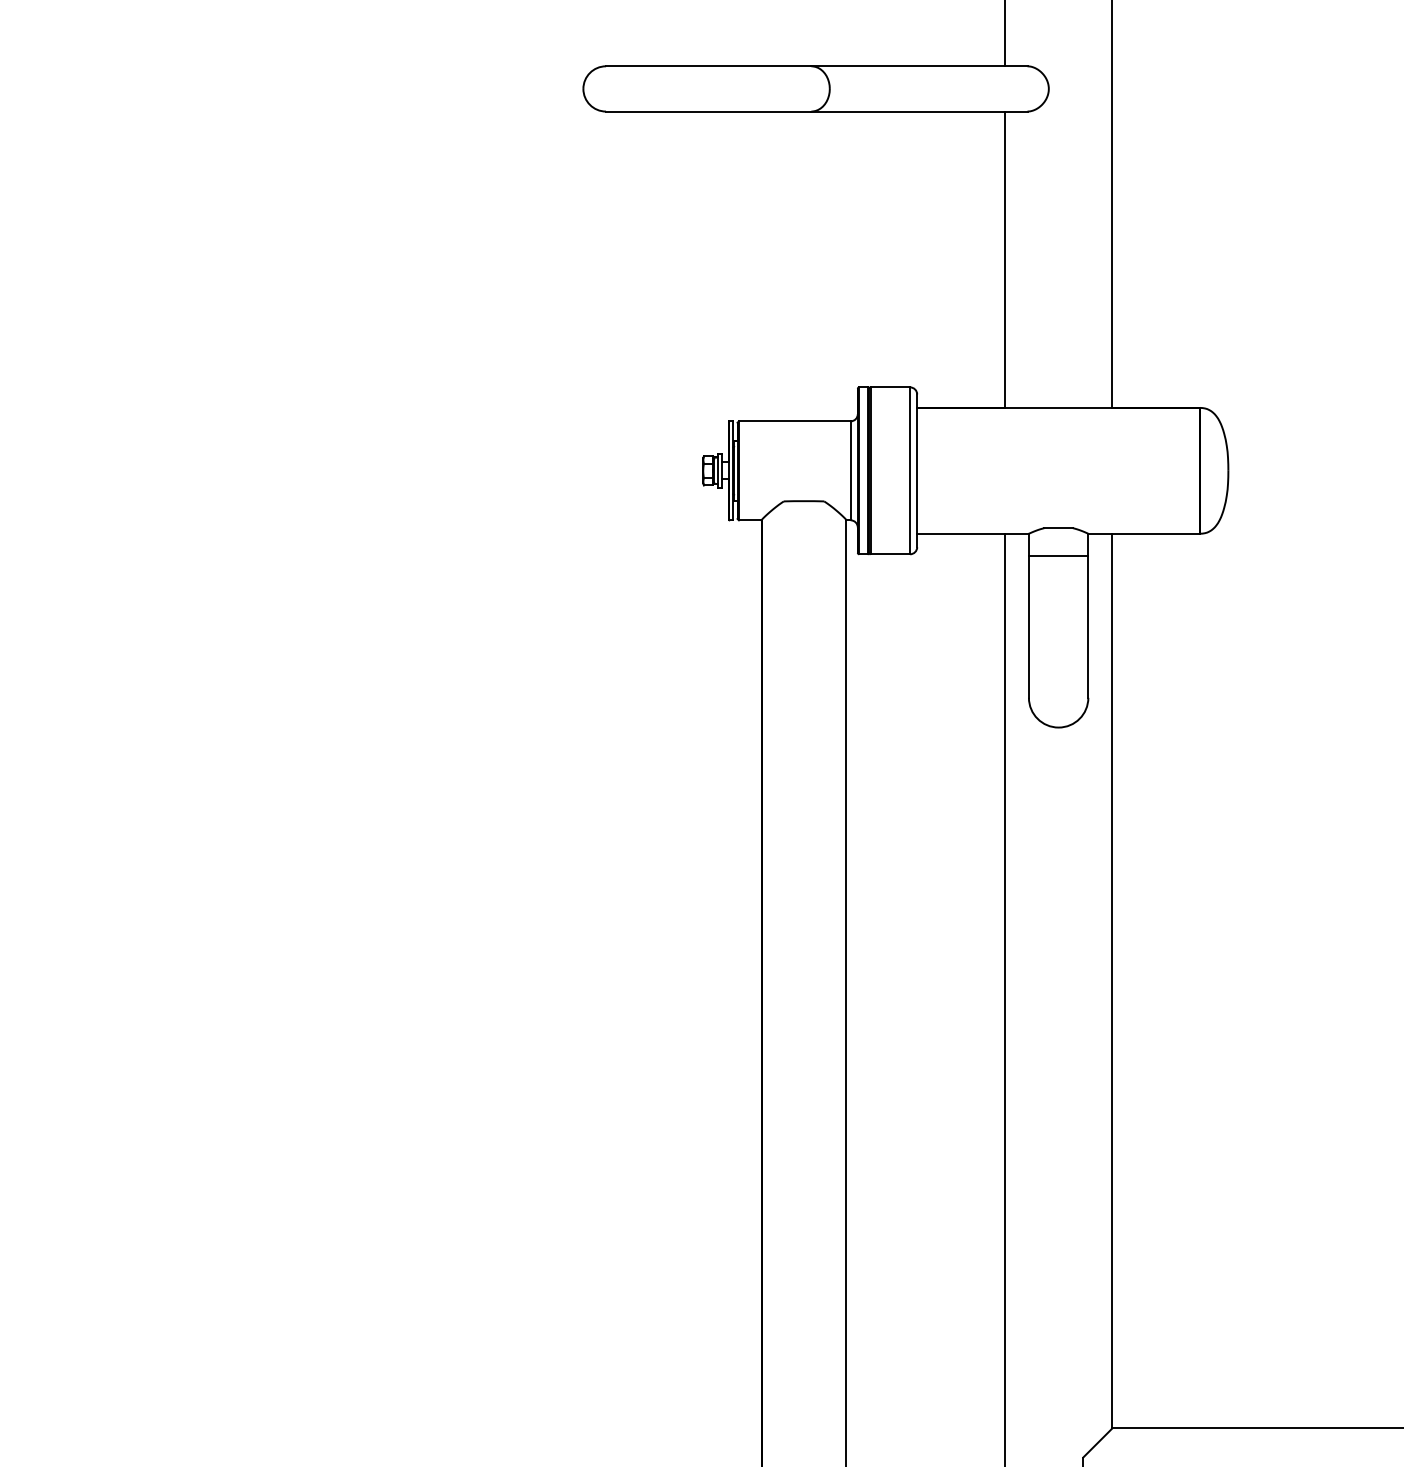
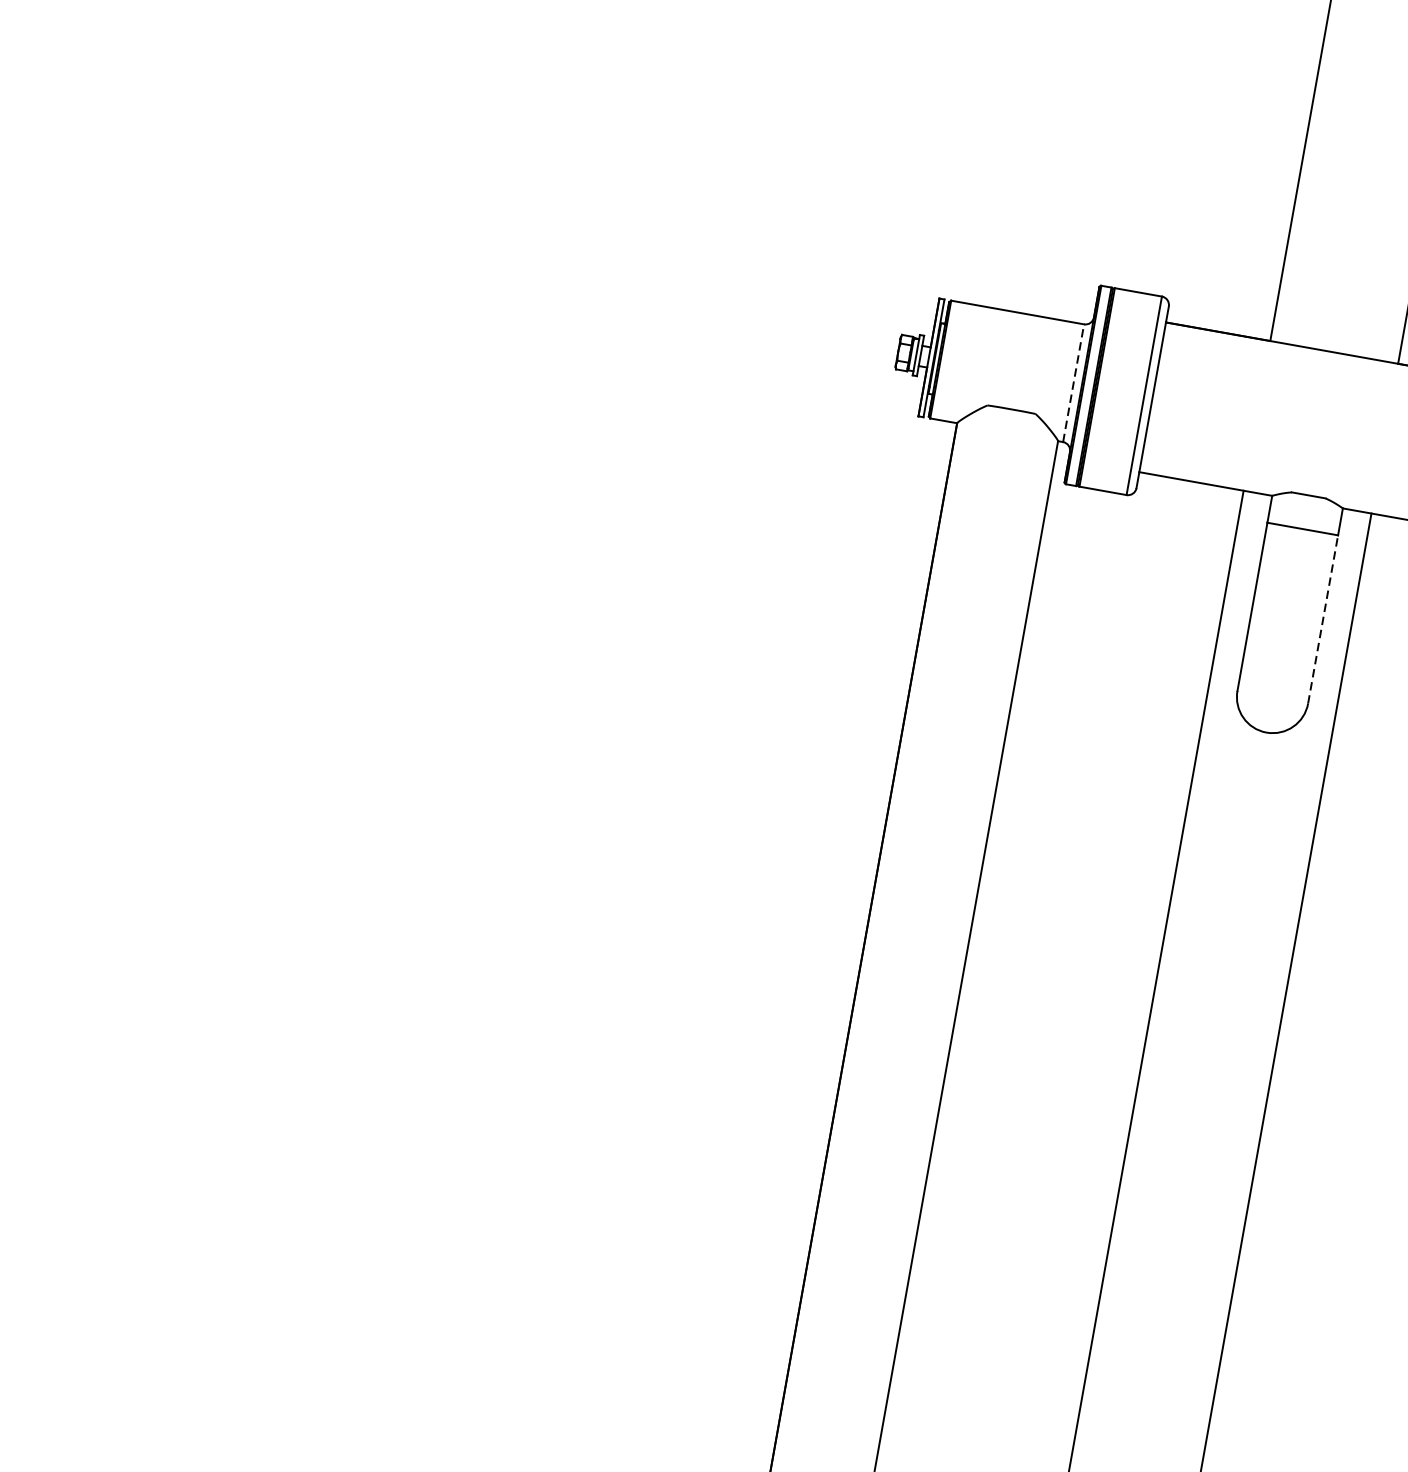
line: (850, 470) -> (1073, 382), solid -> dashed
line: (1088, 627) -> (1323, 619), solid -> dashed

